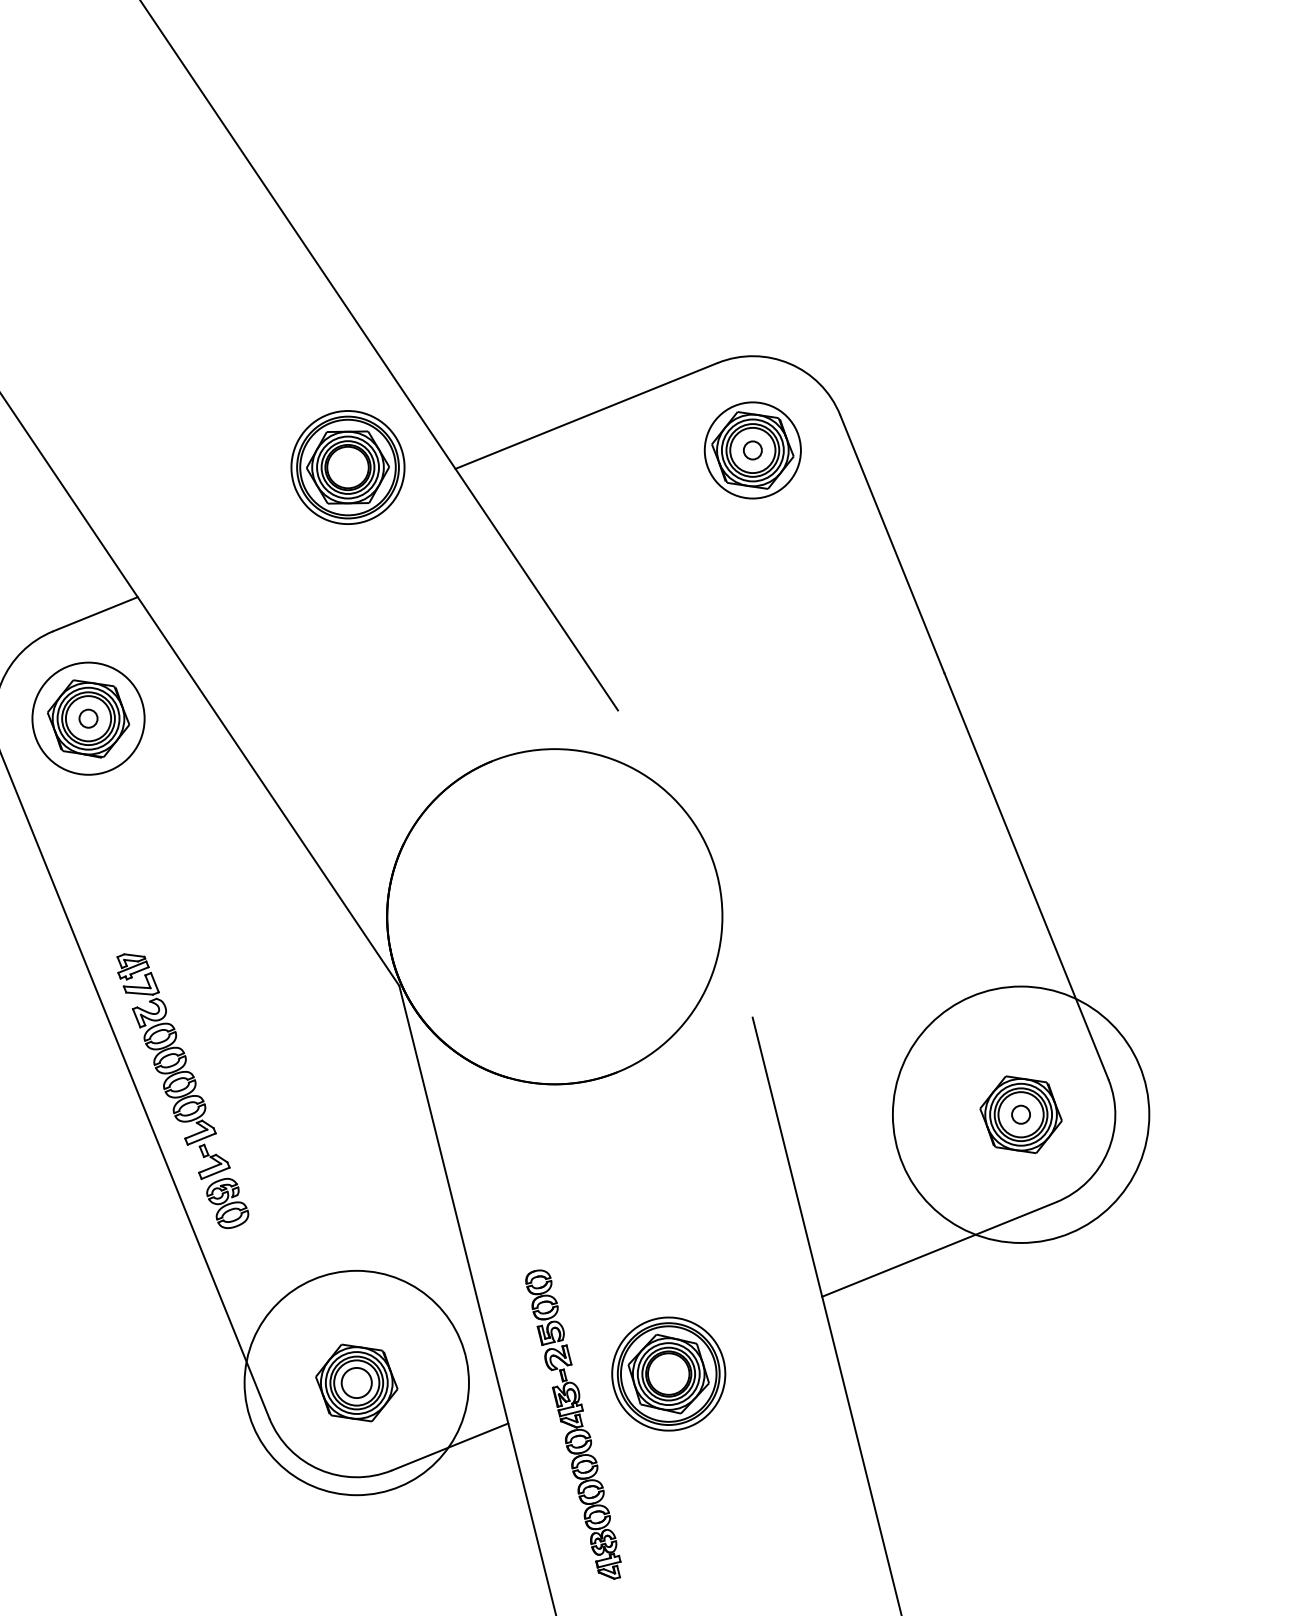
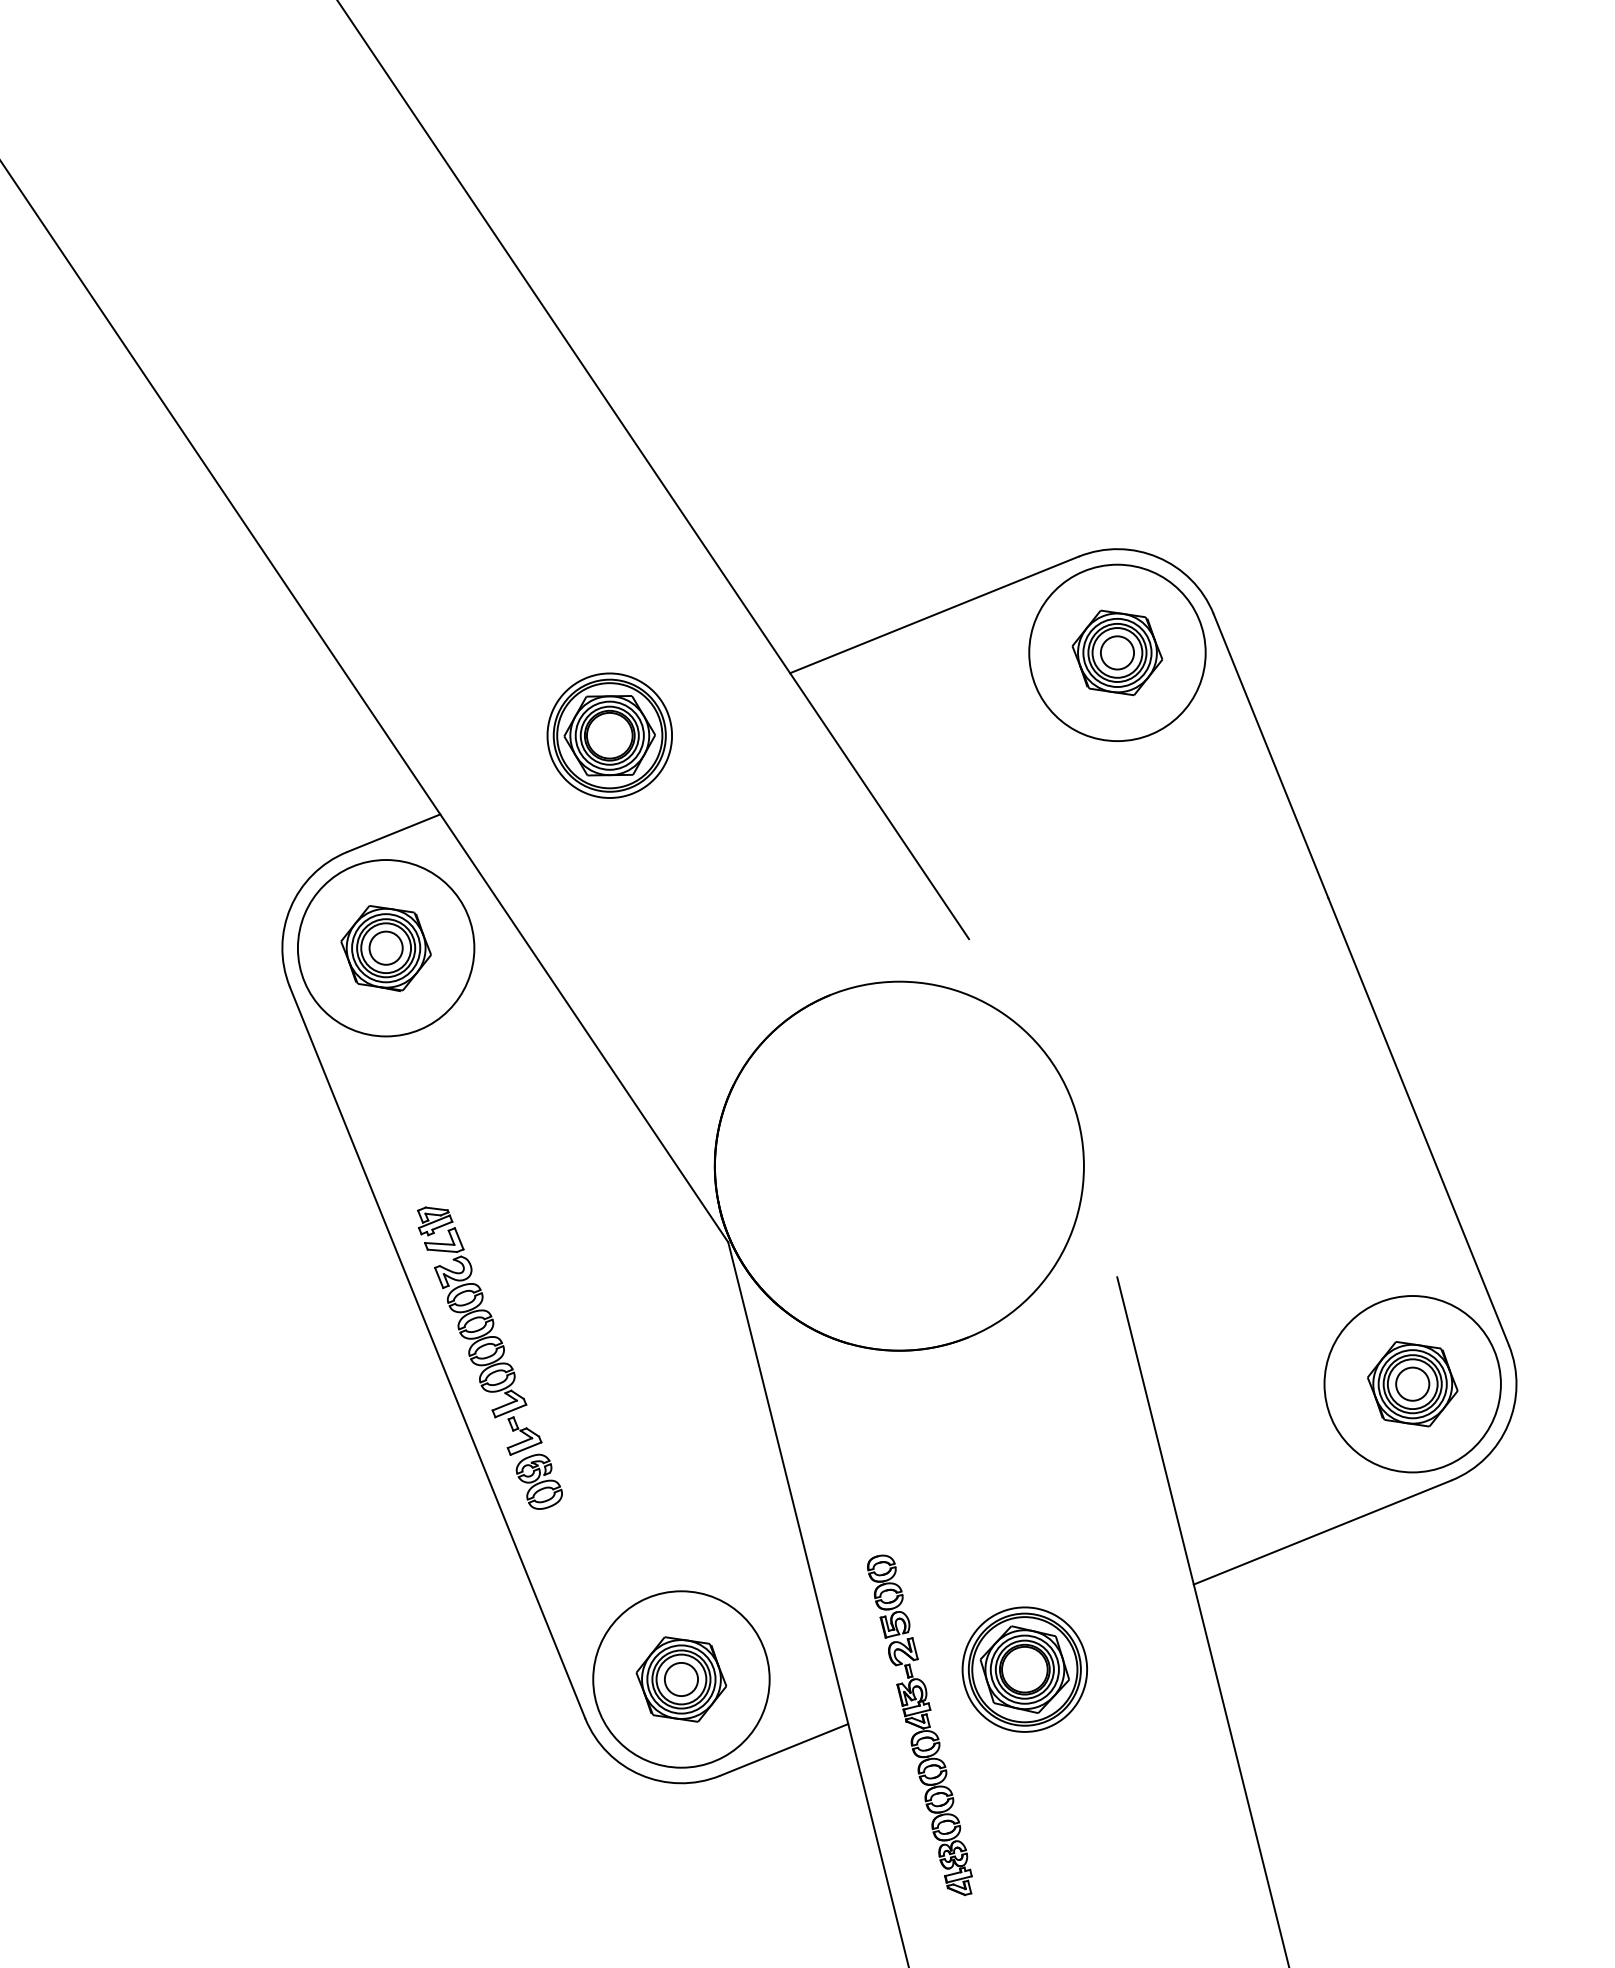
circle: (752, 450) -> (1117, 652), size x1.67
circle: (752, 450) -> (1117, 652), size x1.67
part: (347, 467) -> (609, 735), moved
circle: (87, 718) -> (385, 947), size x1.67
circle: (87, 718) -> (385, 948), size x1.43
circle: (1020, 1114) -> (1412, 1383), size x1.67
circle: (1020, 1115) -> (1412, 1384), size x0.62
circle: (356, 1383) -> (681, 1679), size x0.71

